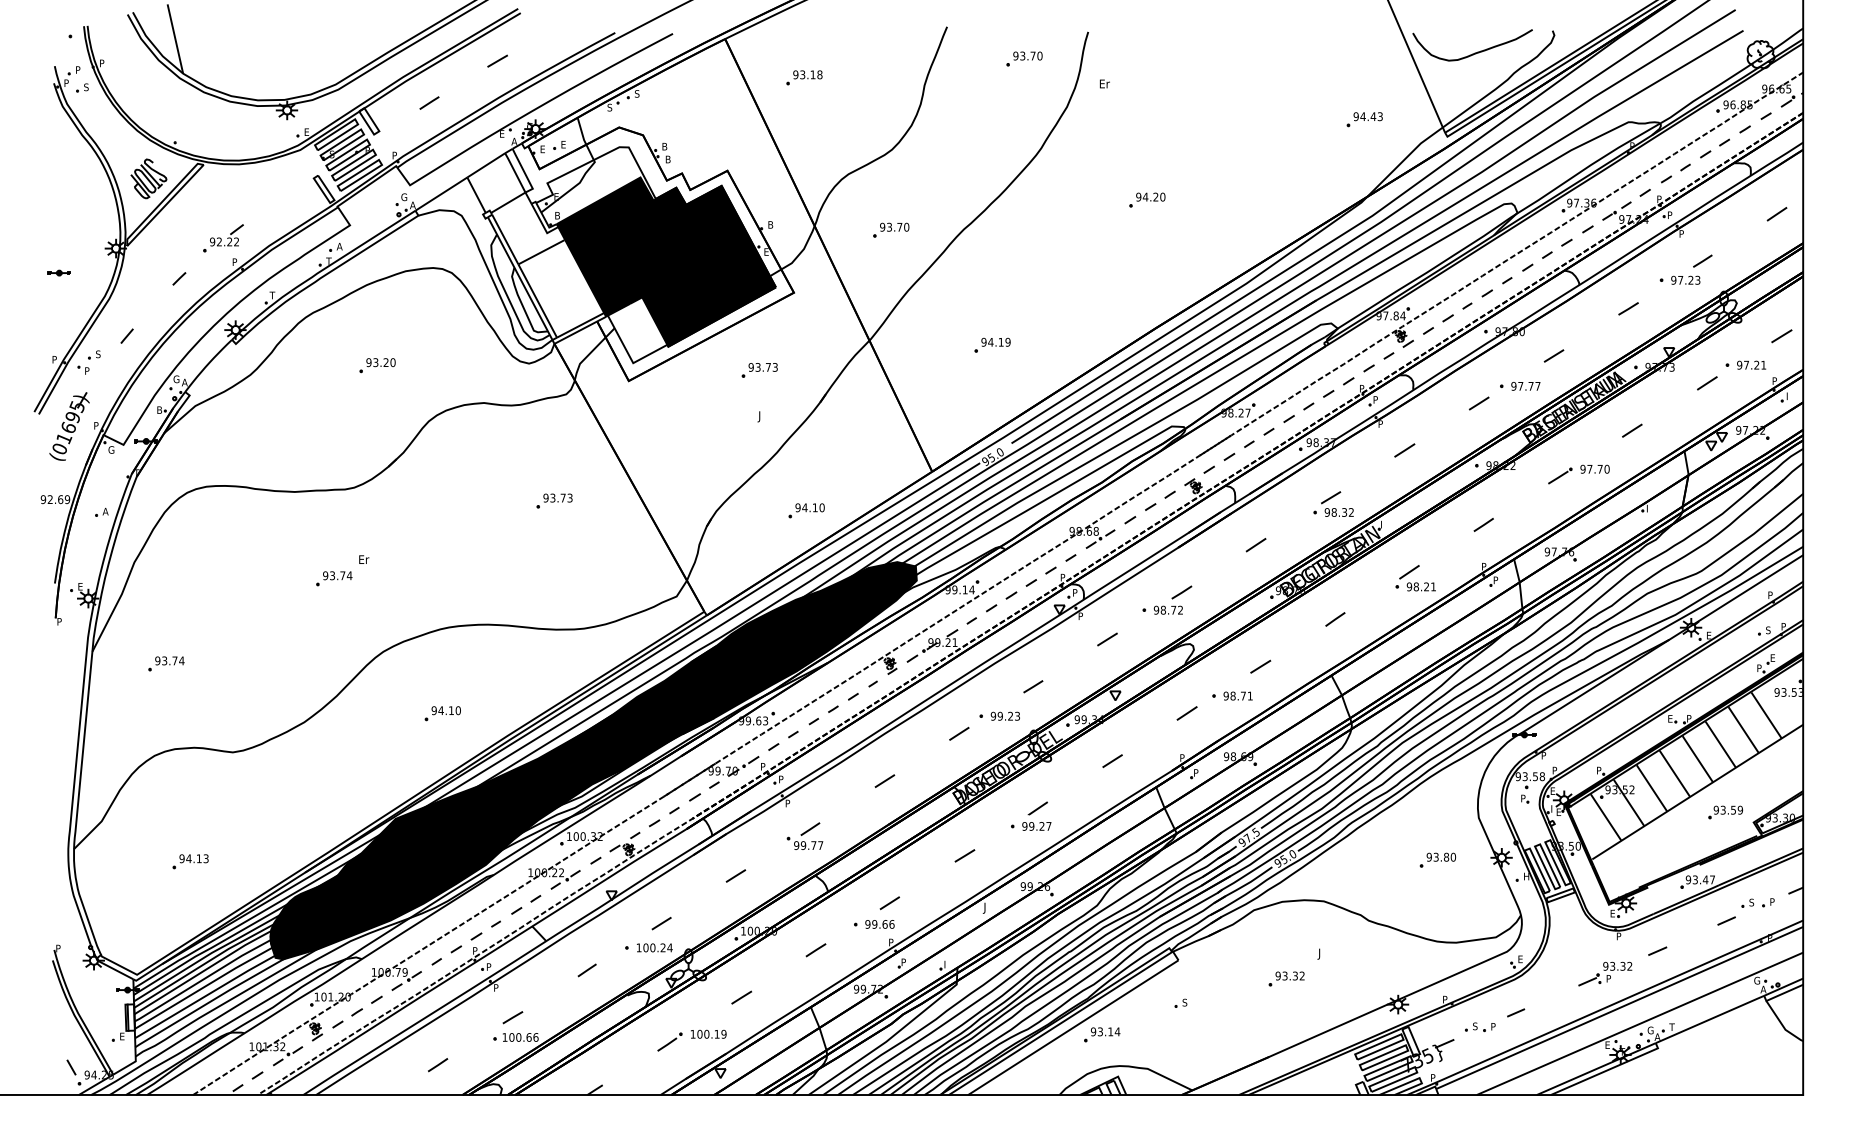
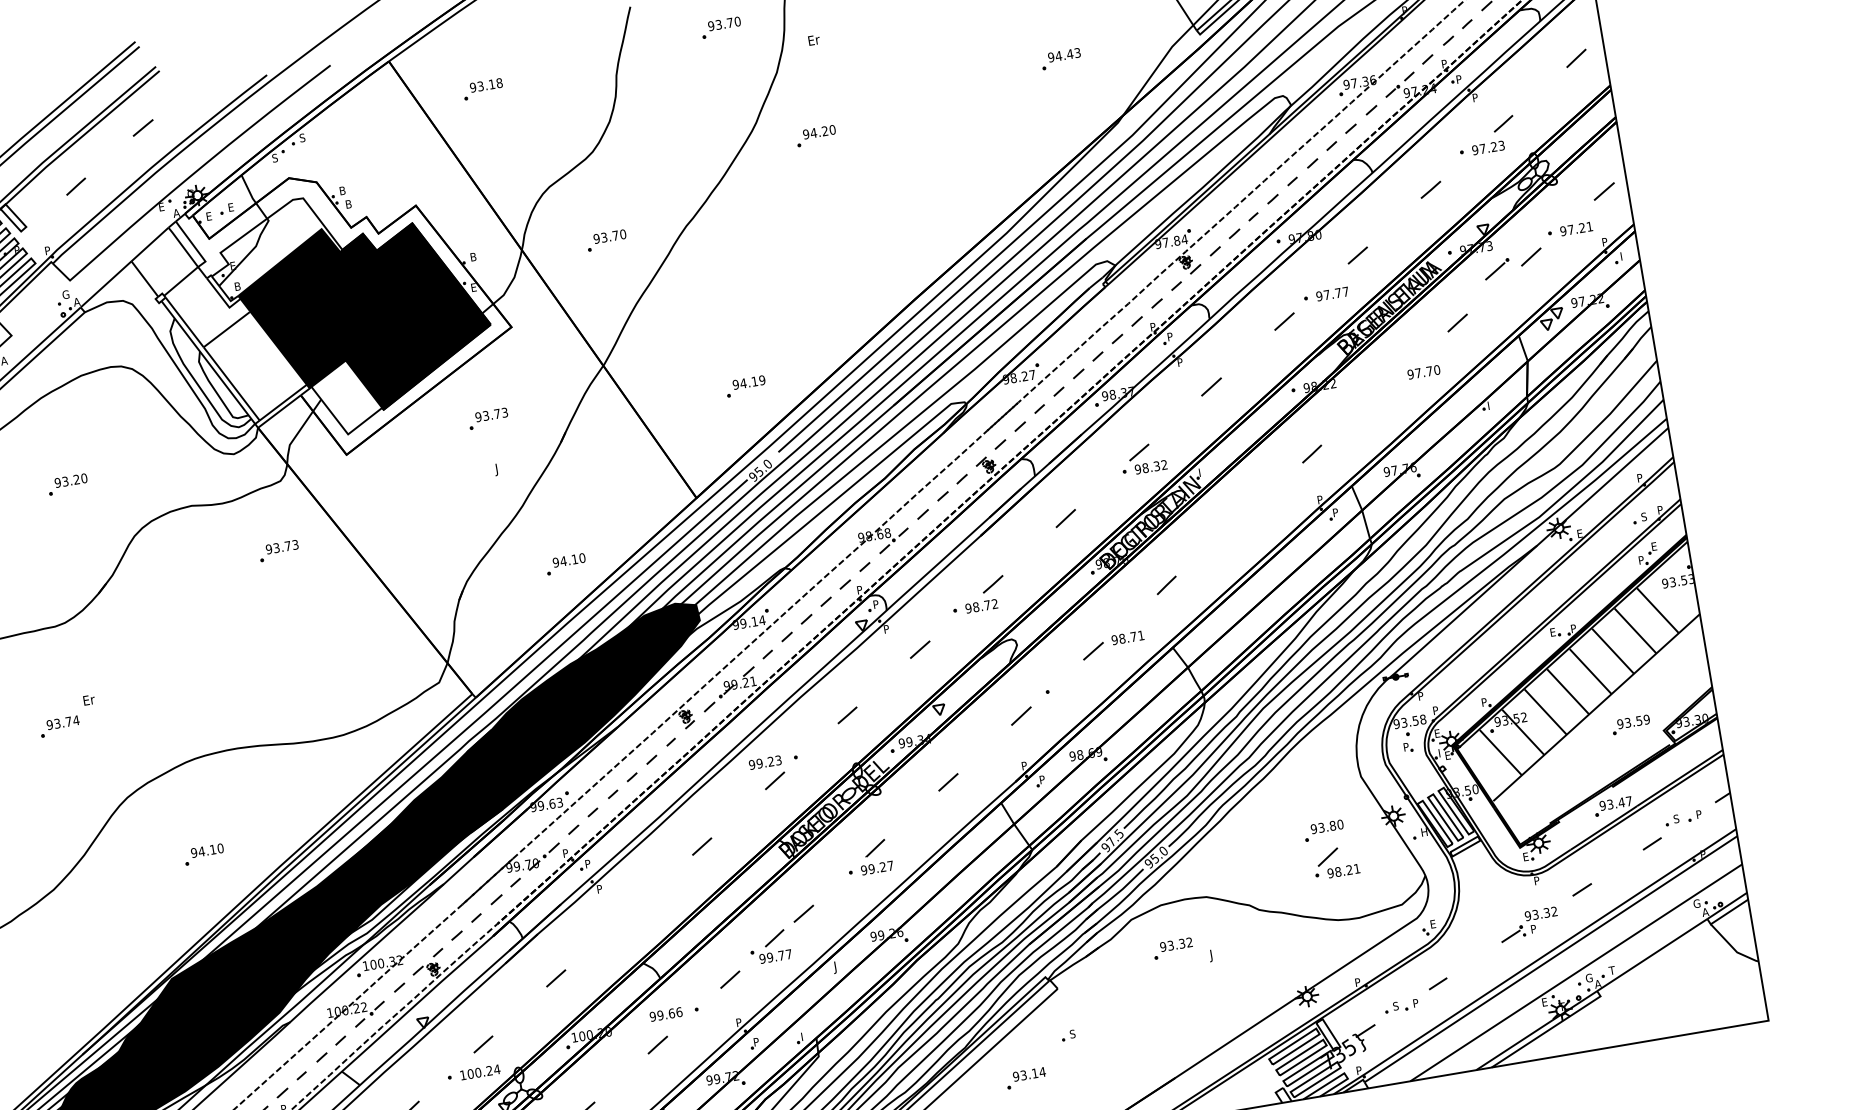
part: (1364, 119) -> (1060, 58), moved
part: (1147, 199) -> (816, 135), moved
part: (992, 344) -> (745, 385), moved
part: (1560, 475) -> (1497, 268), moved
part: (554, 500) -> (278, 550), moved
part: (1415, 578) -> (1335, 862), moved
text: (1237, 695) -> (1127, 637), moved
text: (1004, 715) -> (764, 761), moved
part: (804, 835) -> (769, 946), moved
text: (879, 924) -> (665, 1014), moved
part: (1286, 978) -> (1172, 948), moved
part: (1102, 1034) -> (1026, 1077), moved

